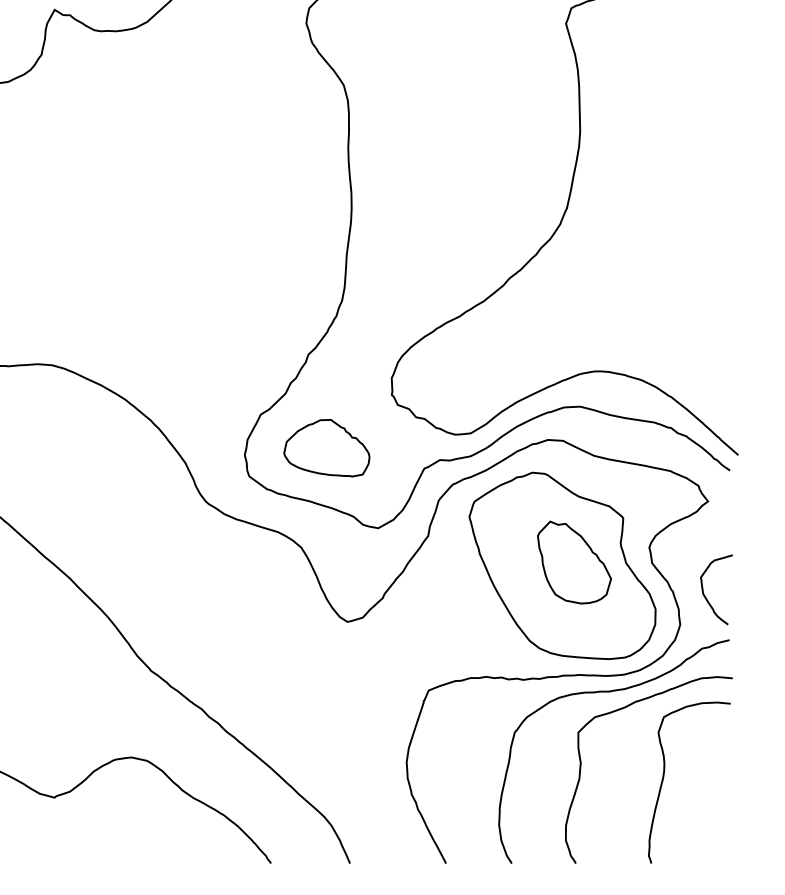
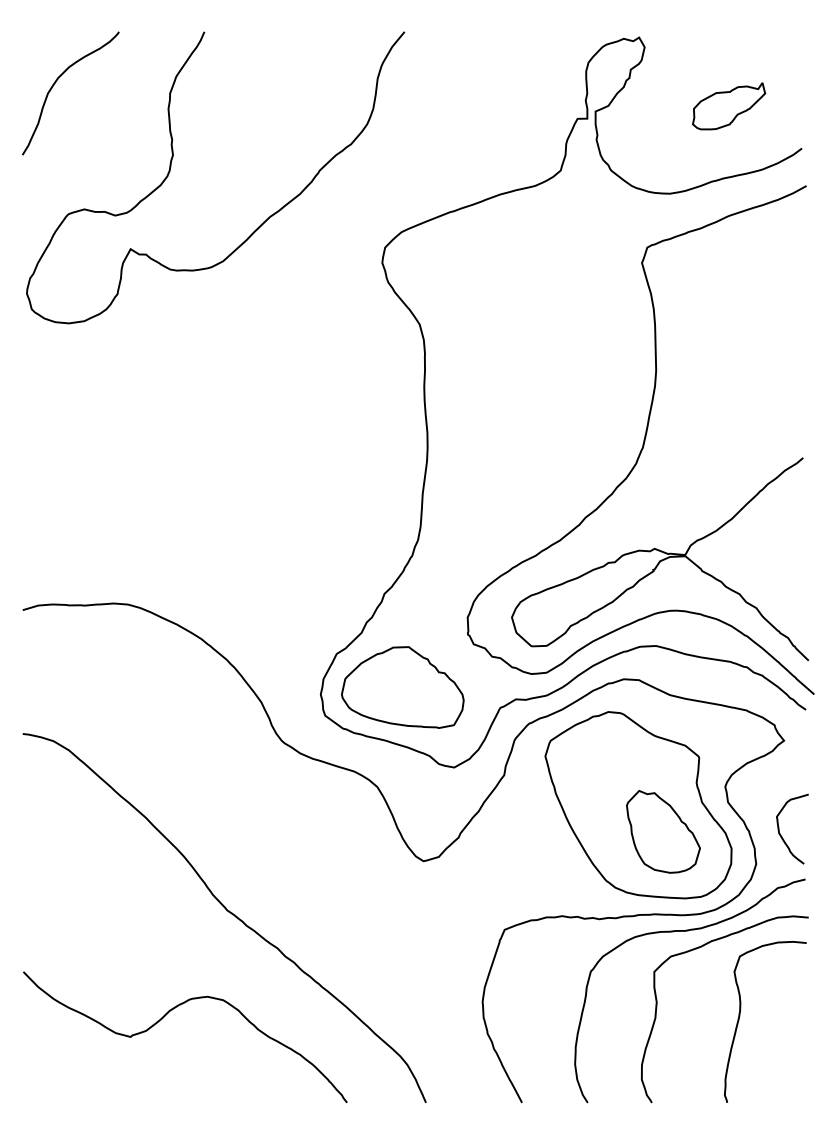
curve: (585, 320) -> (661, 559), added
part: (326, 448) -> (402, 687), size x1.43
part: (574, 562) -> (663, 831), moved

